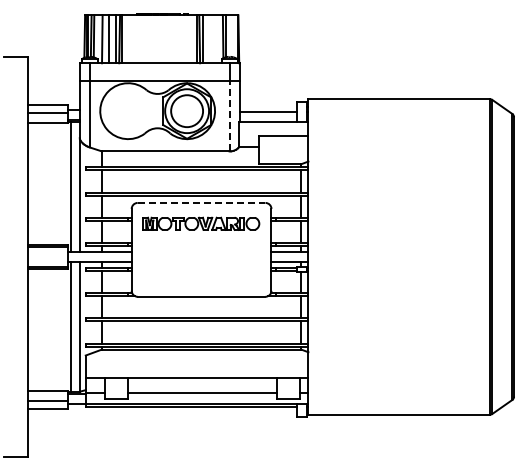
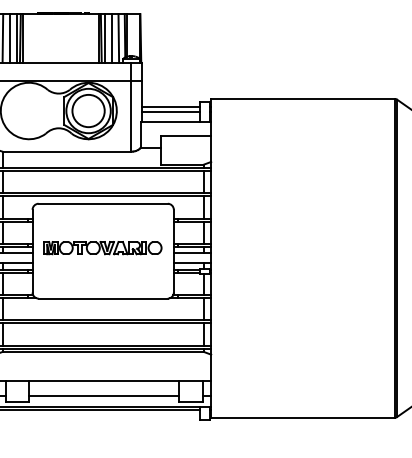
line: (210, 39) -> (112, 38), added
line: (216, 39) -> (118, 38), added
line: (268, 106) -> (170, 106), added
line: (229, 115) -> (131, 115), dashed -> solid
line: (201, 202) -> (103, 203), dashed -> solid
part: (201, 223) -> (103, 247), moved

